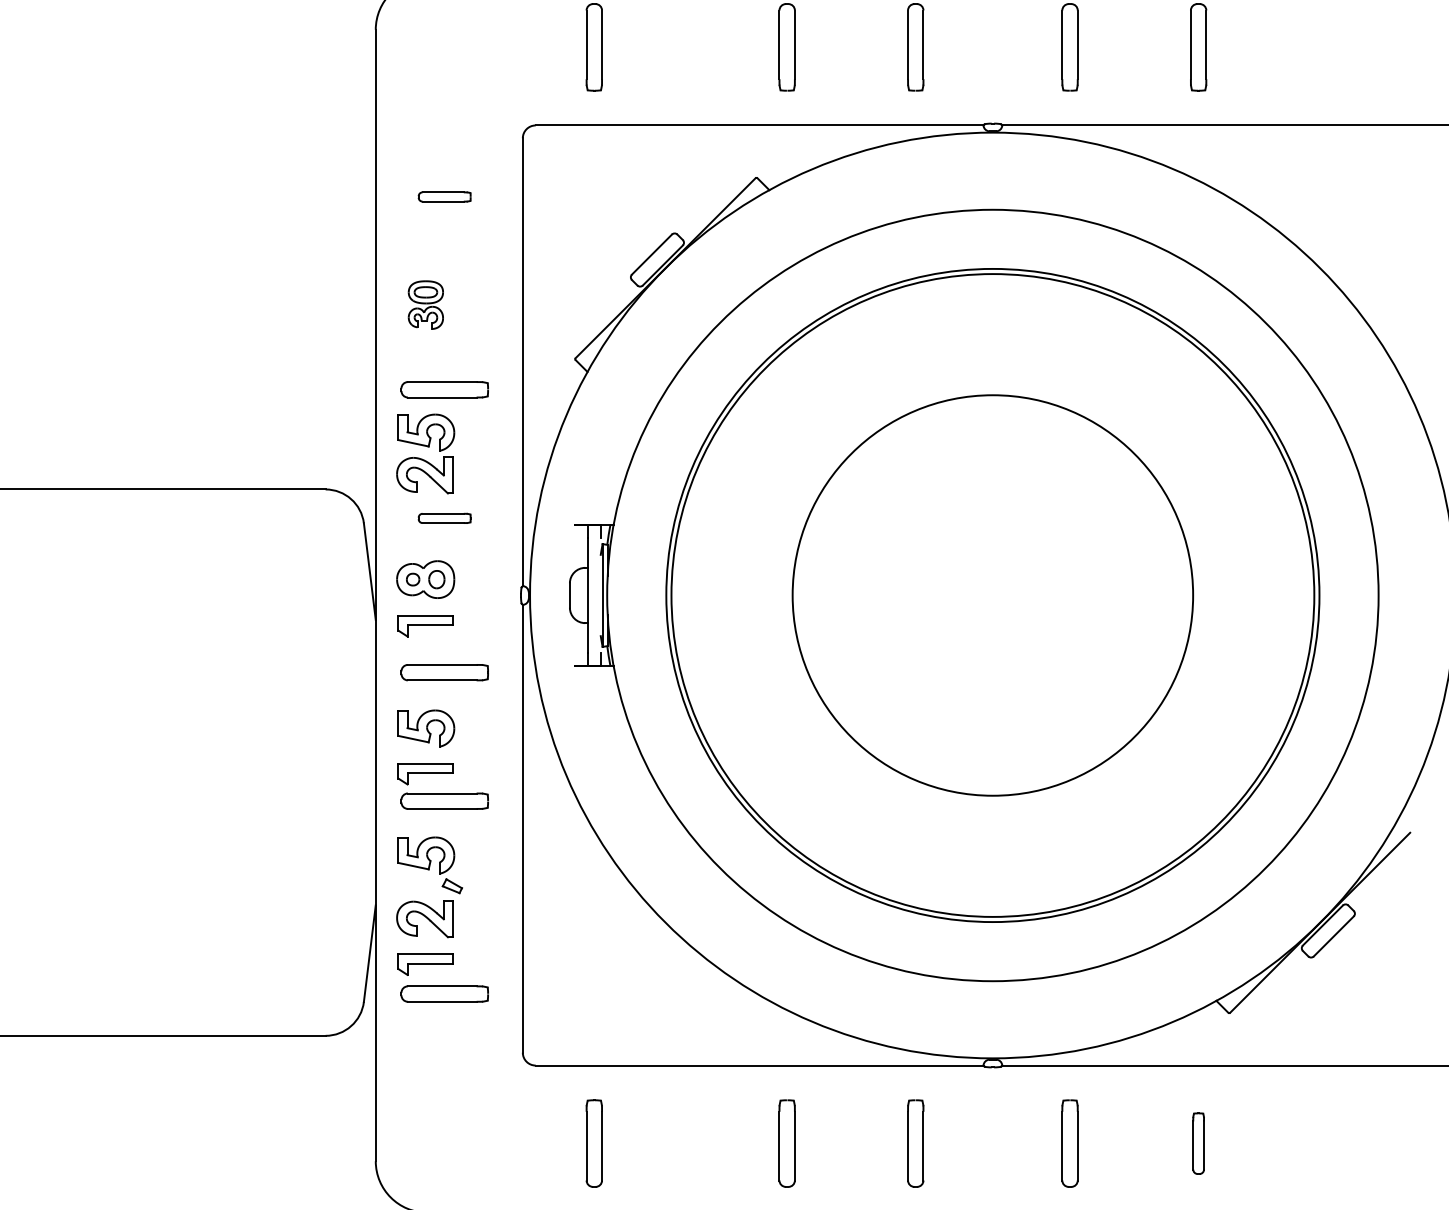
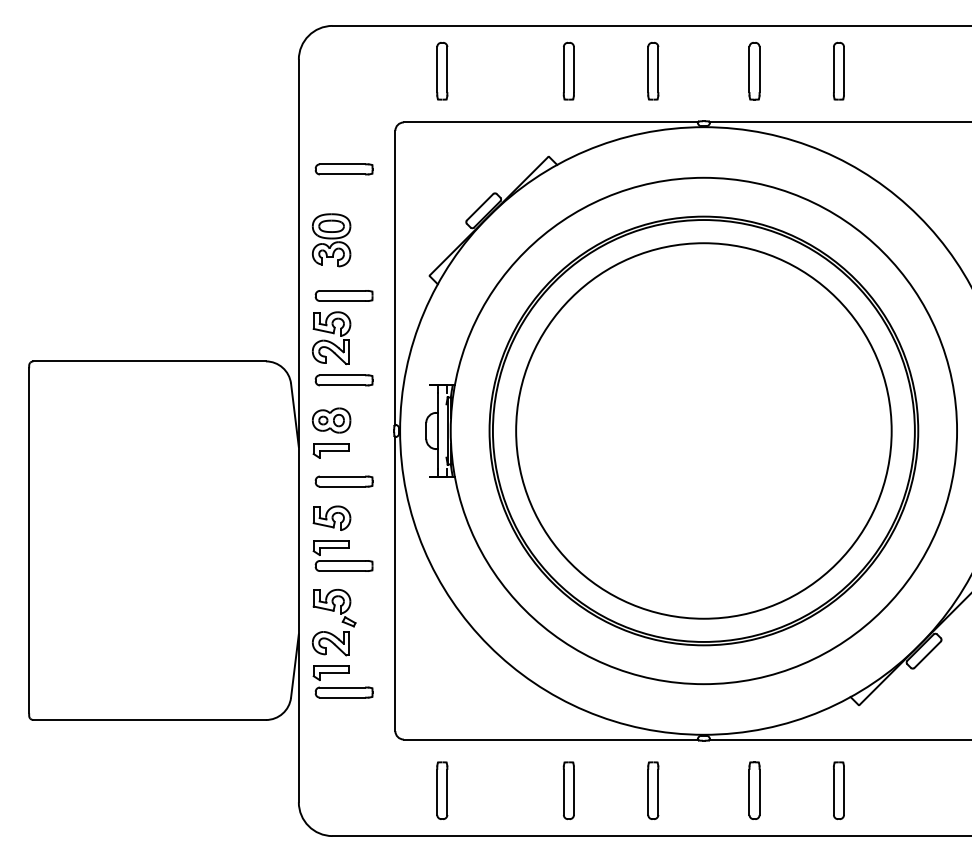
part: (443, 197) -> (343, 169), size x1.67
part: (425, 305) -> (331, 240), size x1.67
part: (443, 518) -> (343, 380), size x1.67
circle: (992, 594) -> (703, 430), size x1.43
part: (1197, 1143) -> (838, 790), size x1.43

